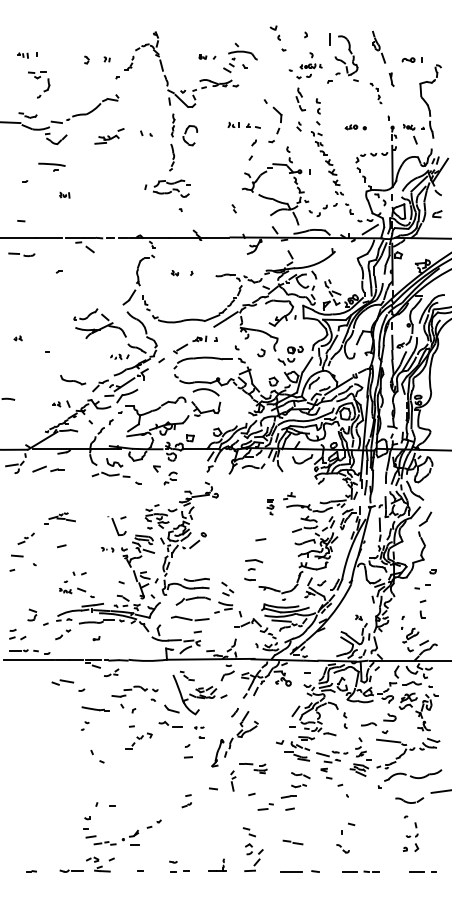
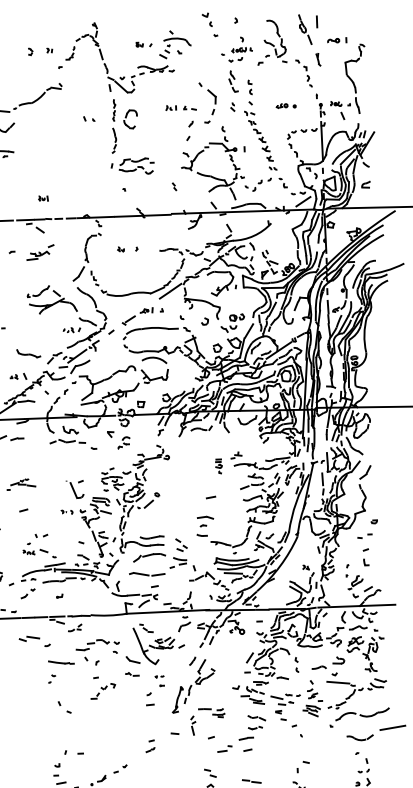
line: (329, 39) -> (316, 21), moved
part: (375, 93) -> (303, 73), size x1.43
part: (109, 136) -> (40, 252), moved
part: (167, 188) -> (132, 166), moved
part: (64, 194) -> (43, 197), moved
part: (169, 723) -> (131, 673), size x0.62

